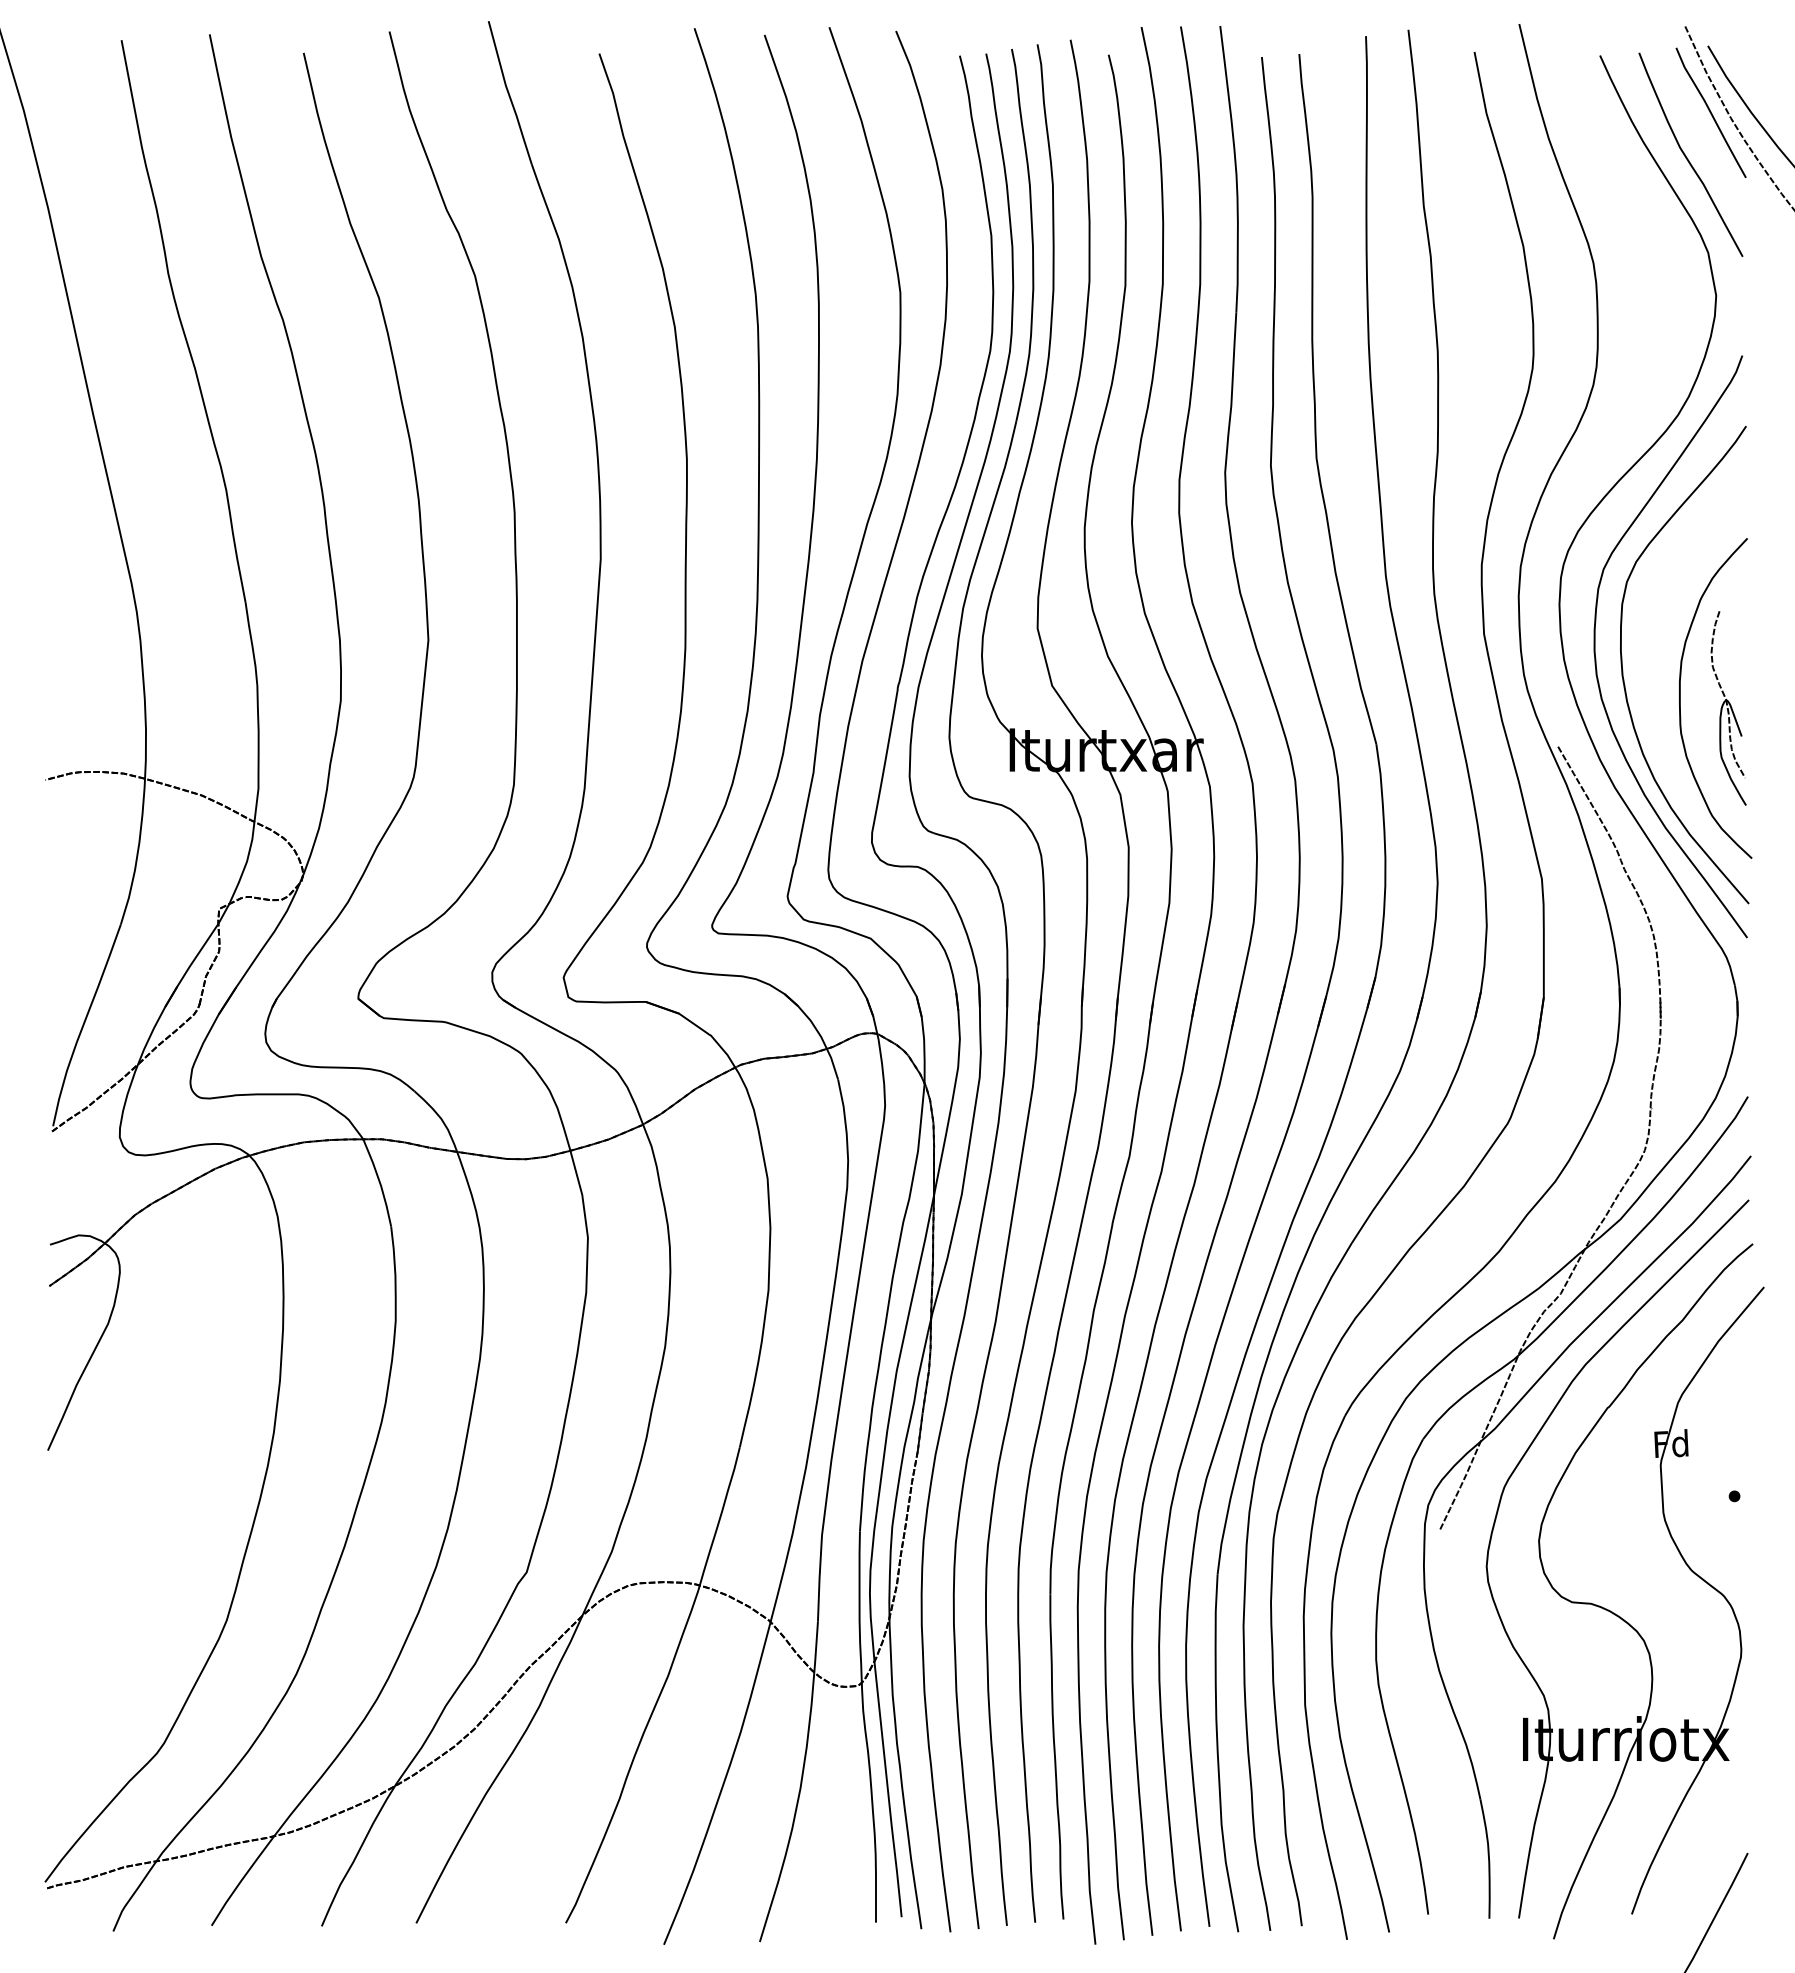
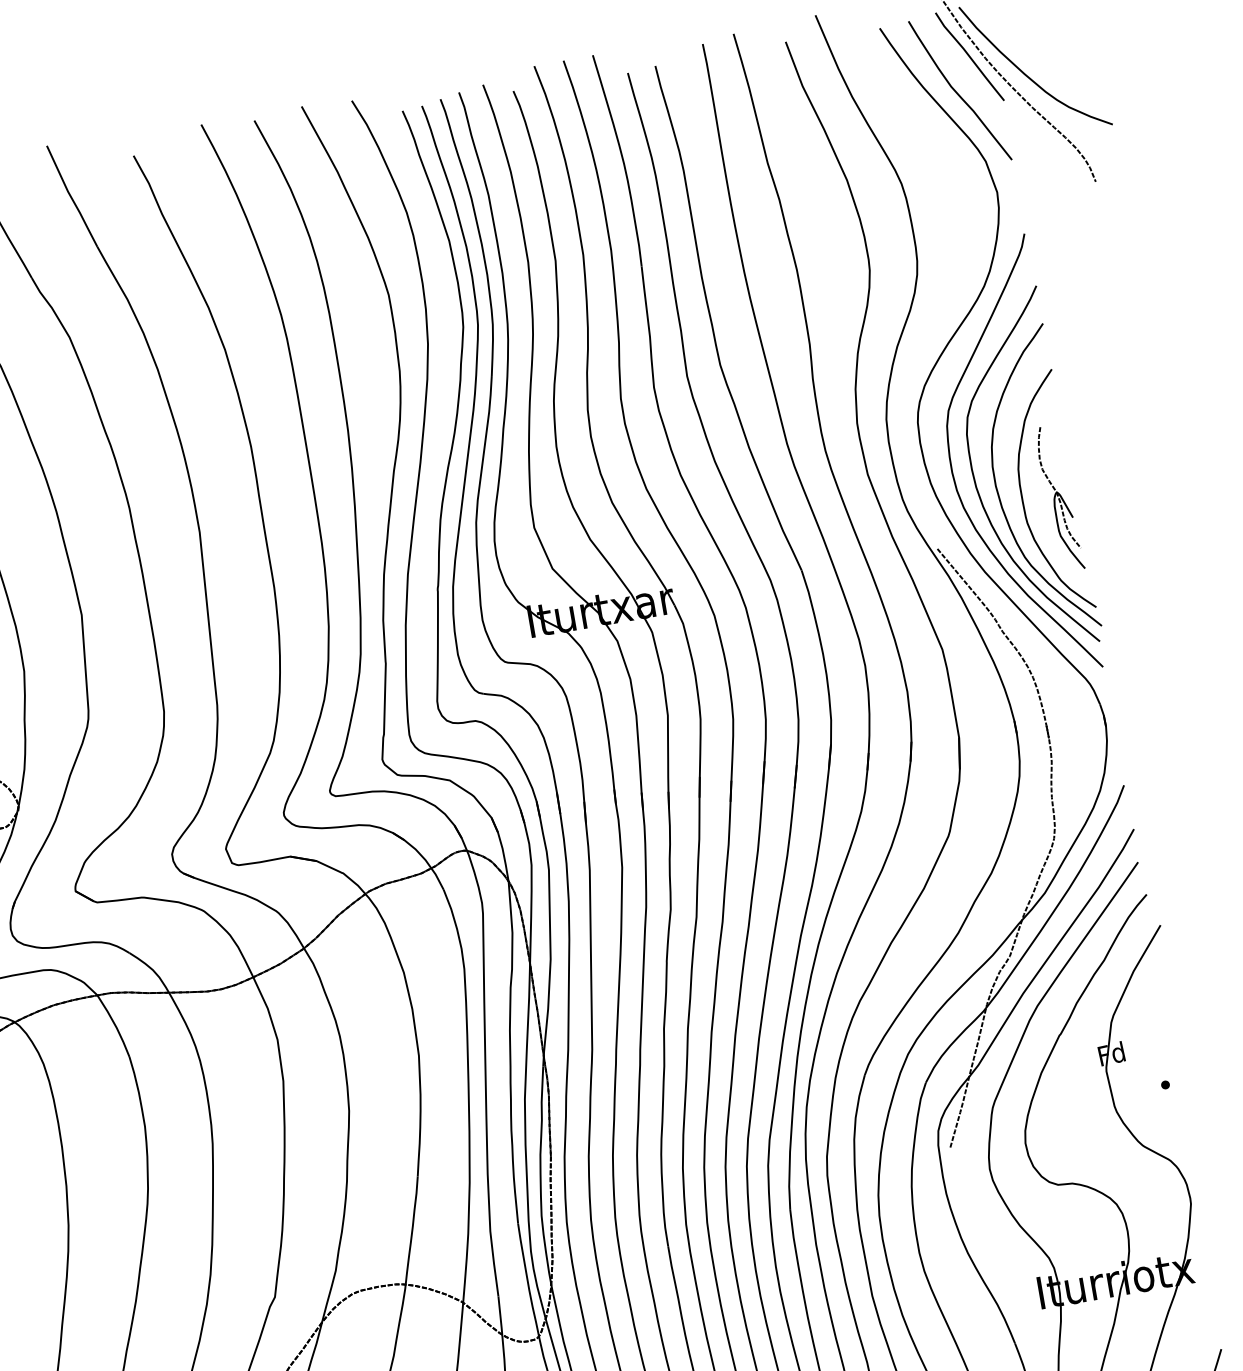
curve: (1650, 686) -> (998, 492), added

